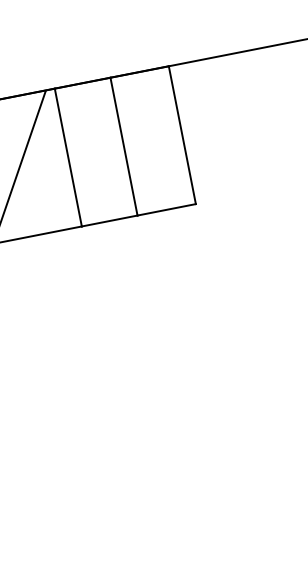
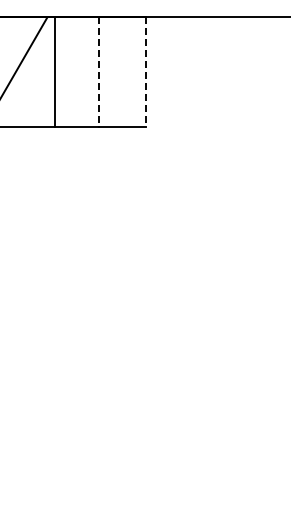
line: (182, 135) -> (145, 72), solid -> dashed
line: (124, 146) -> (99, 72), solid -> dashed

